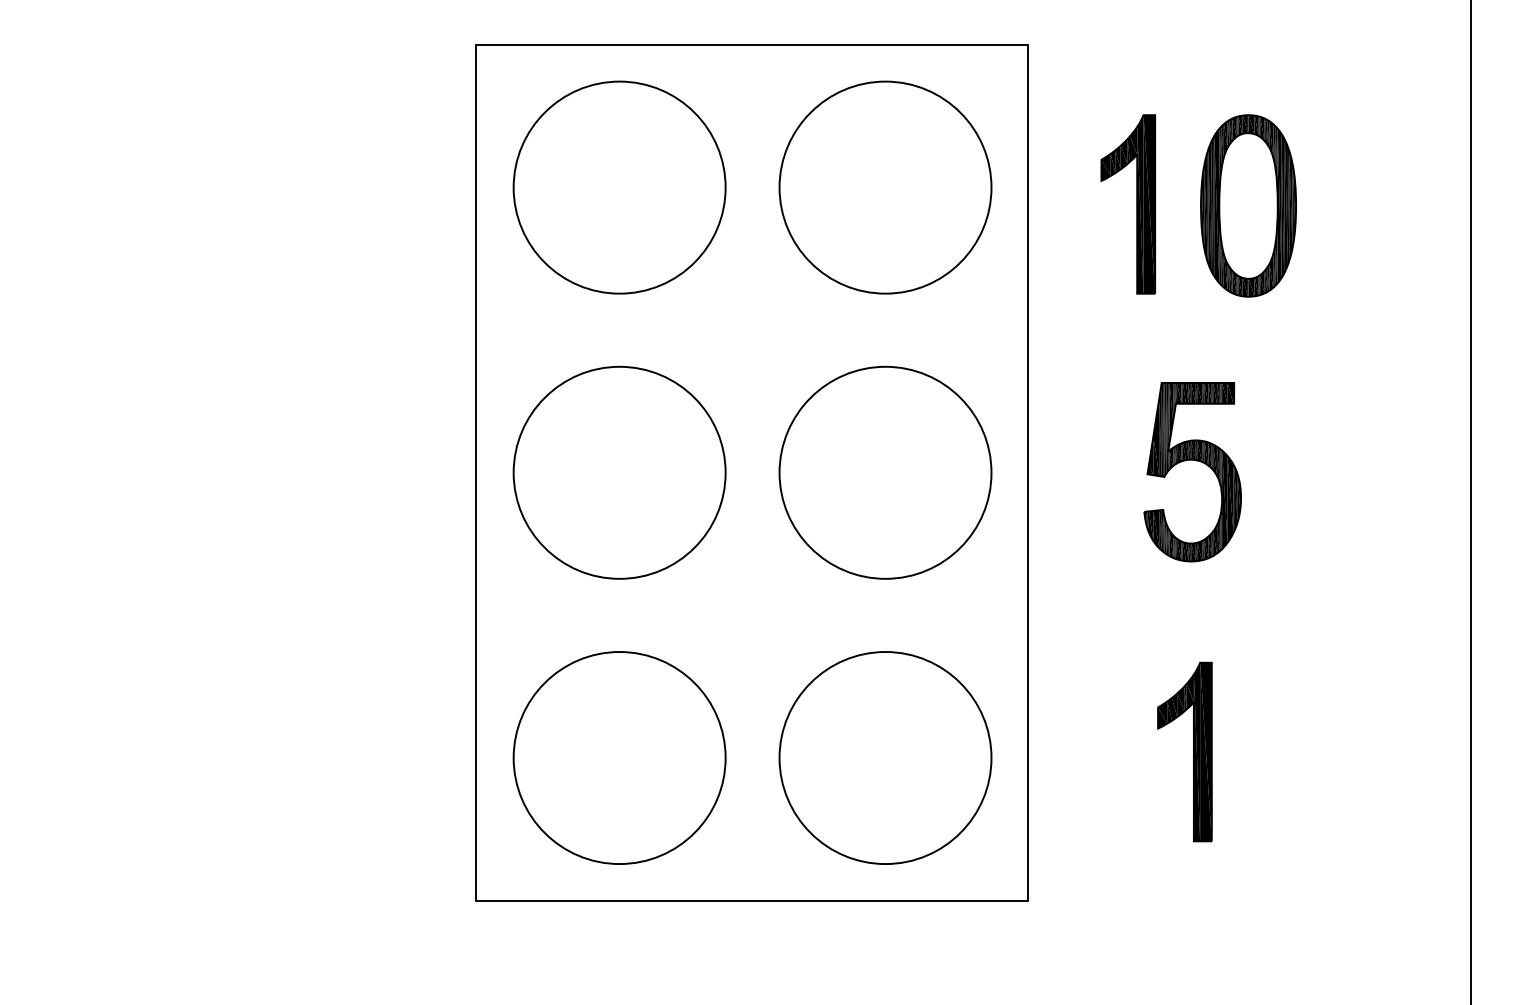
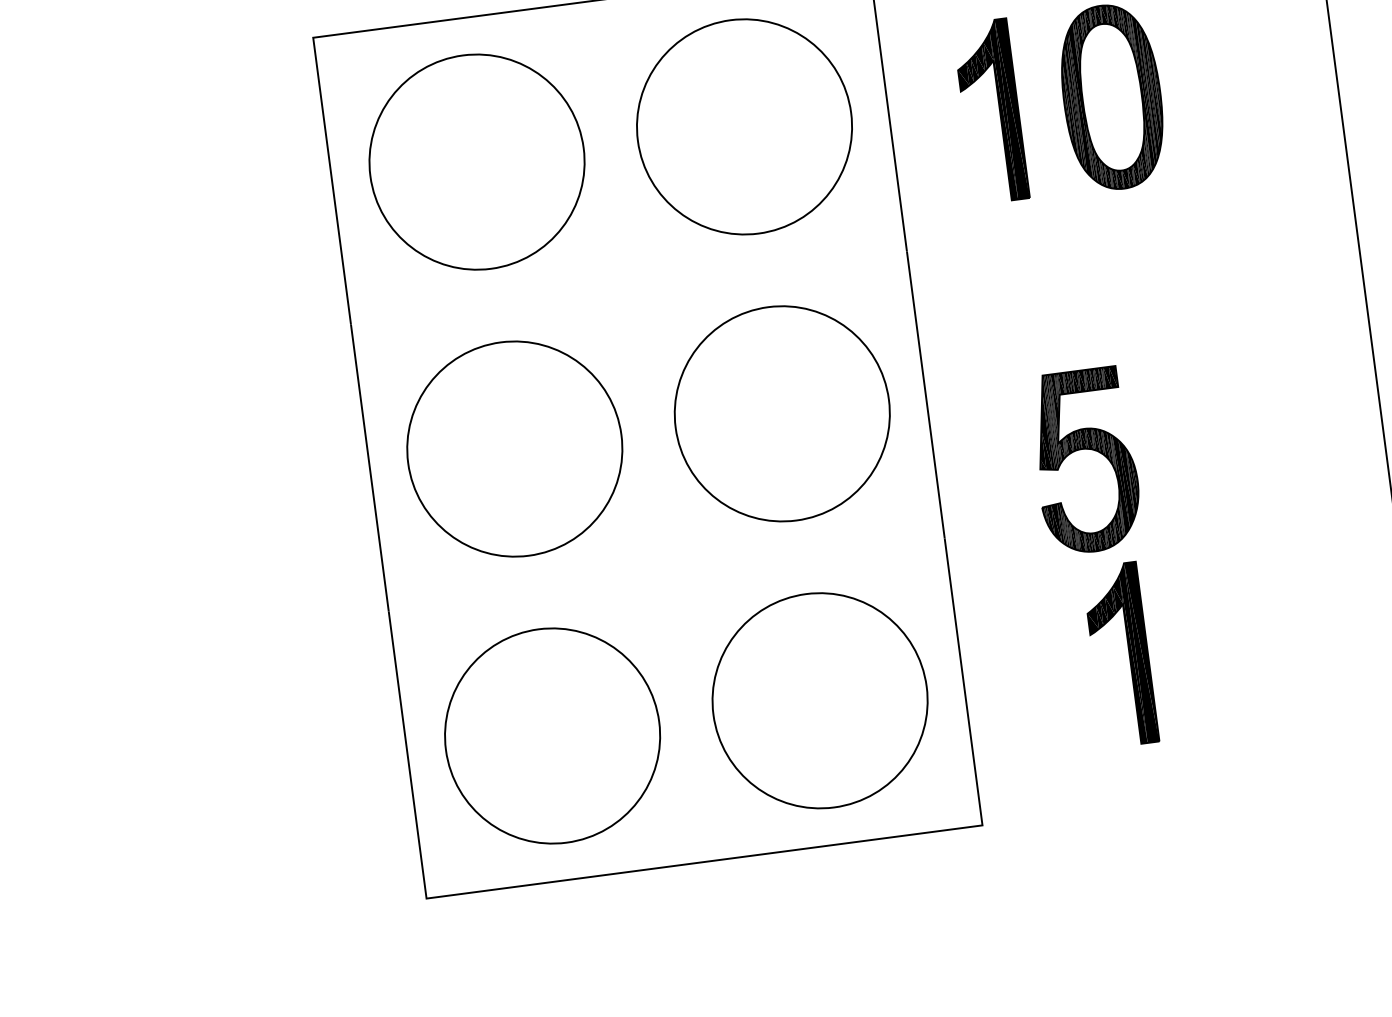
part: (1196, 461) -> (1087, 450), moved

